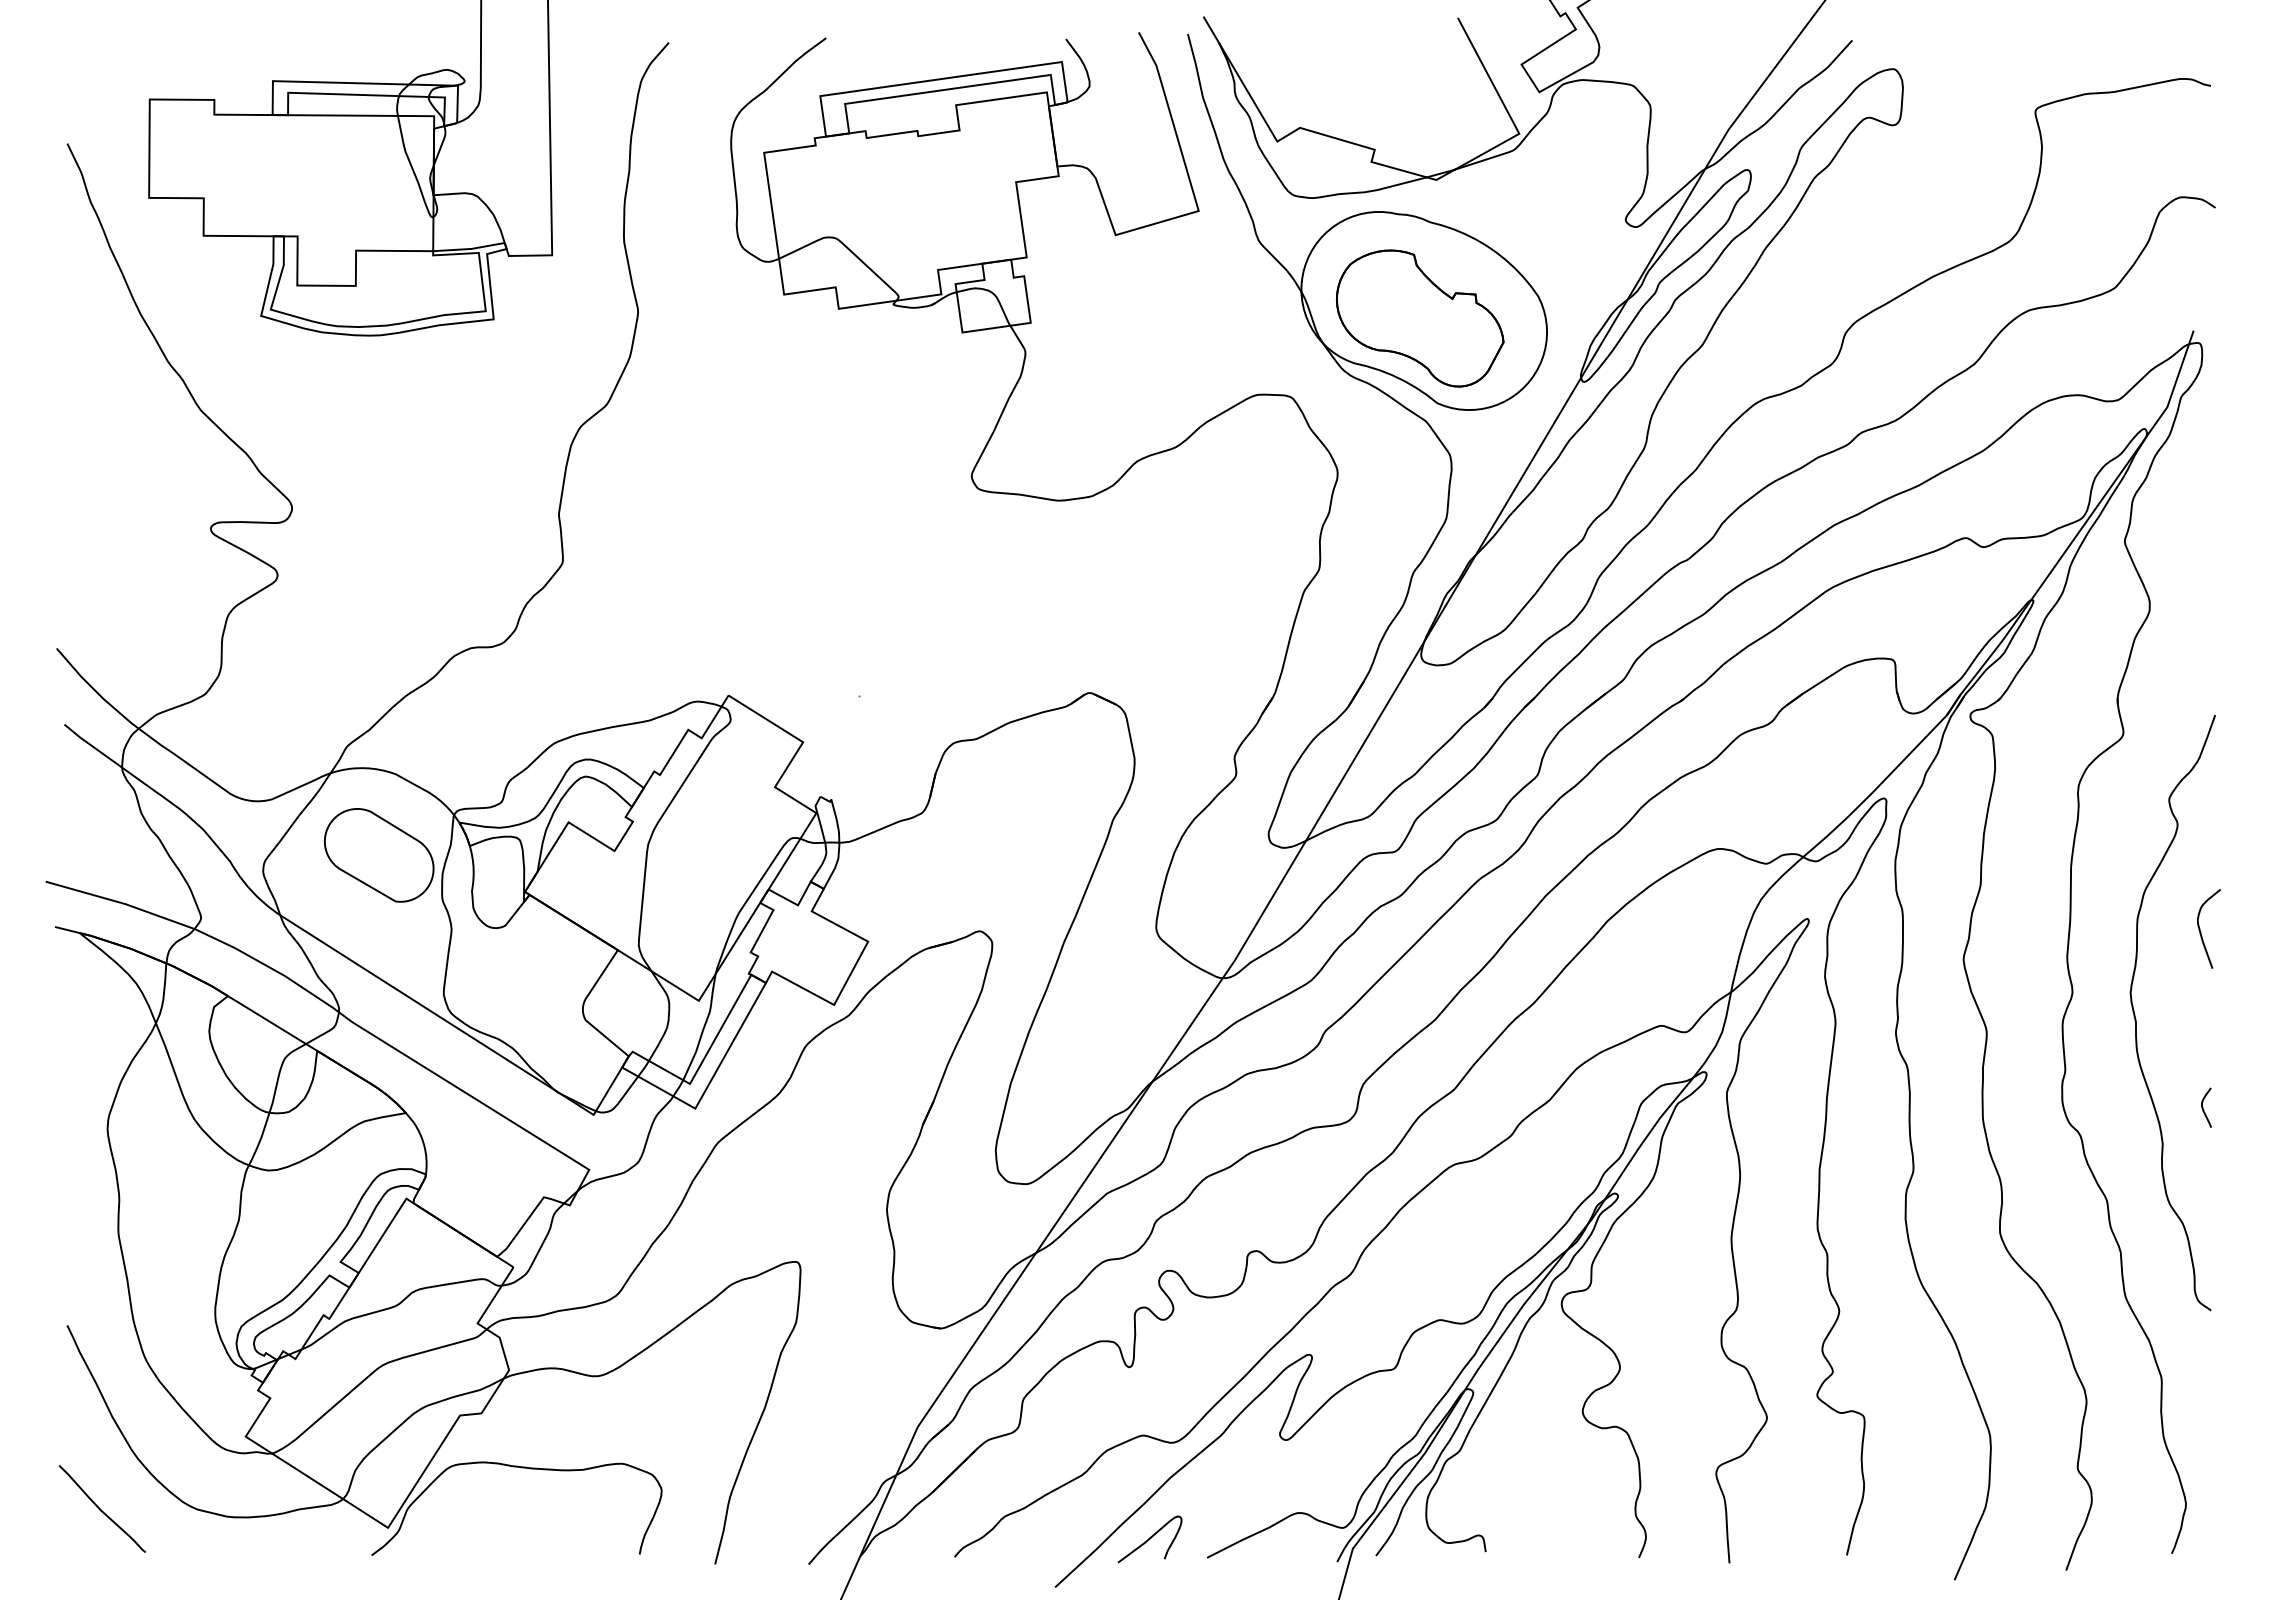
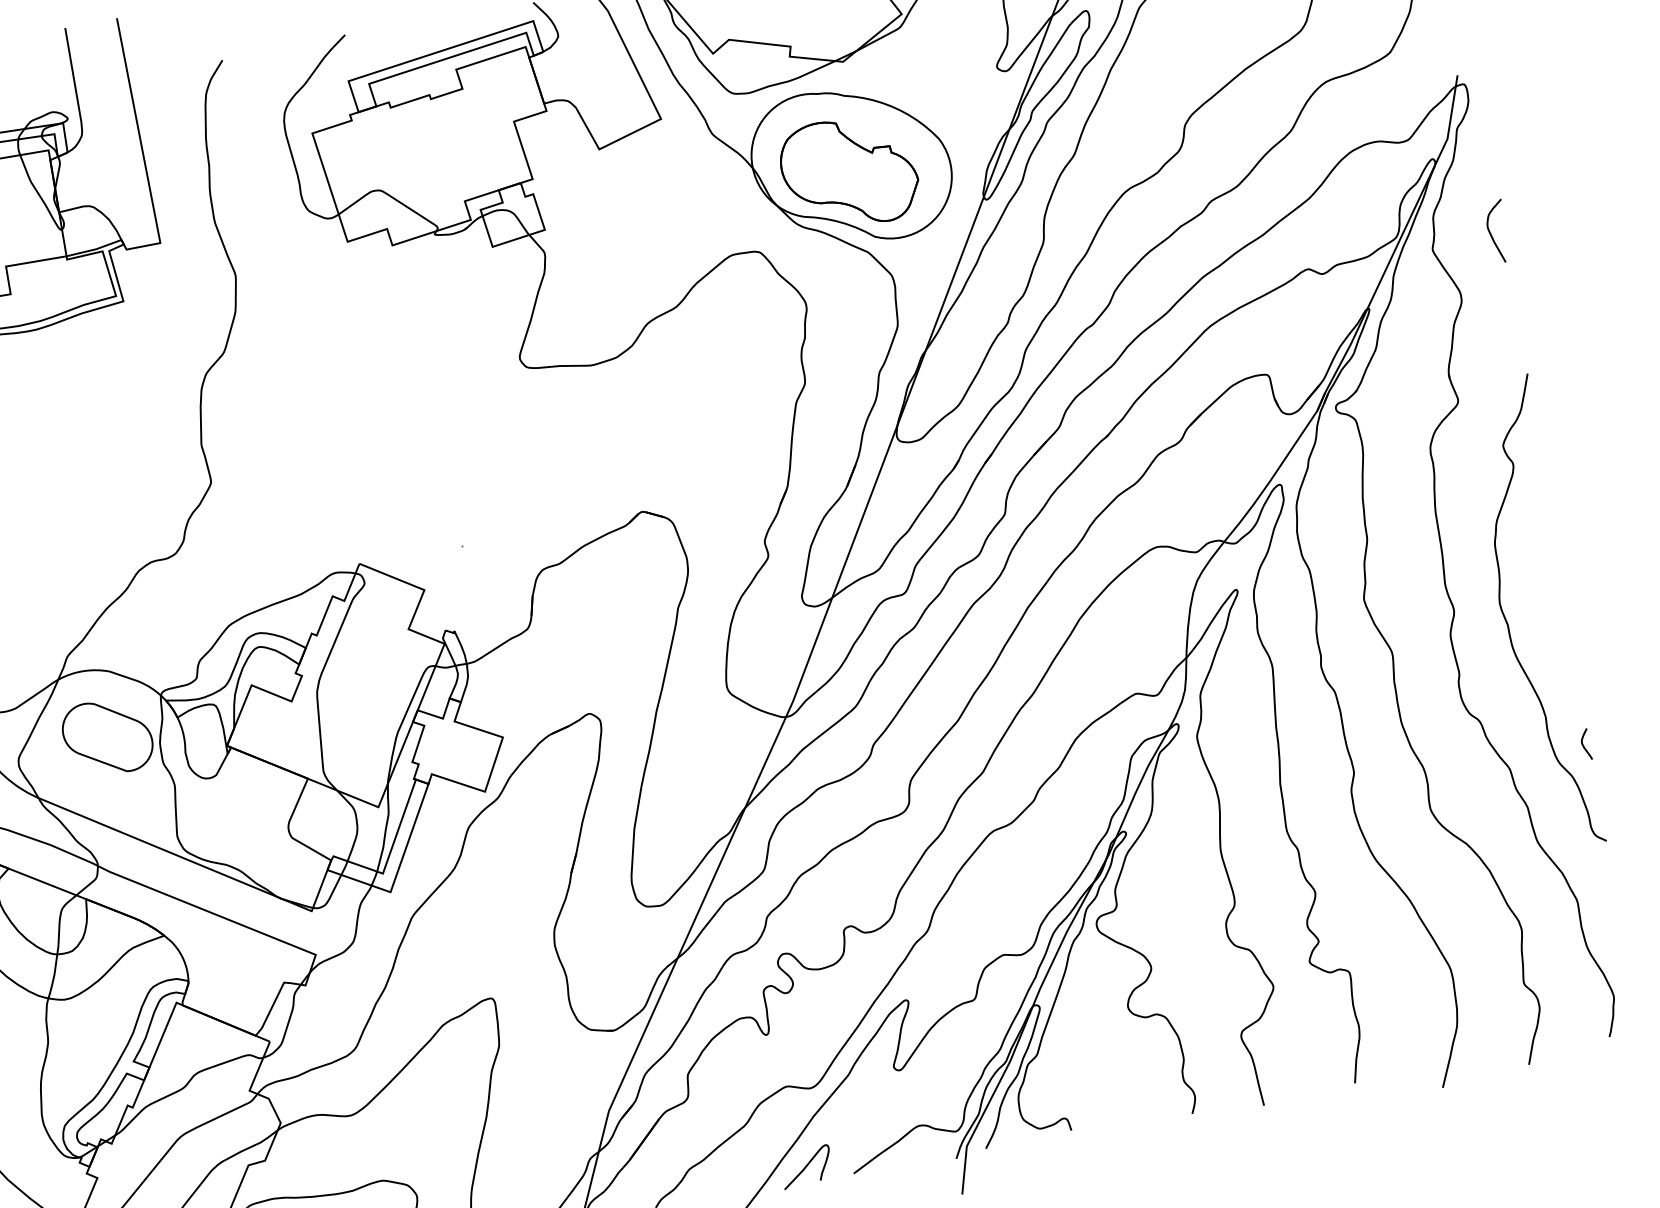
curve: (2200, 928) -> (1490, 232), moved
curve: (2203, 1107) -> (1583, 744), moved

